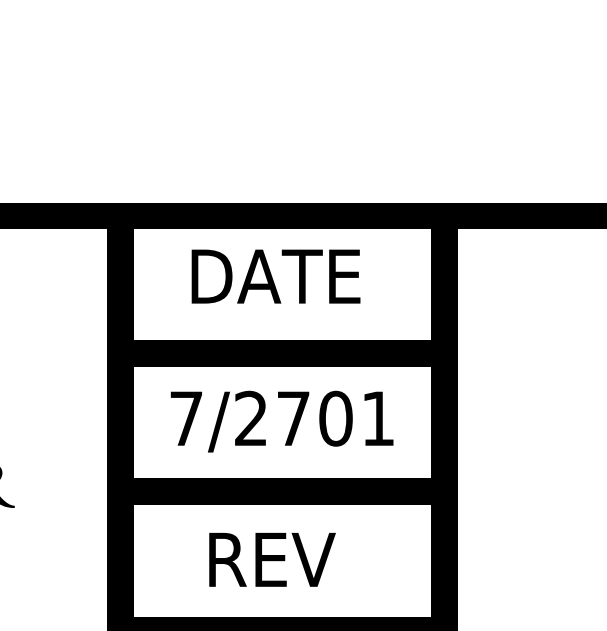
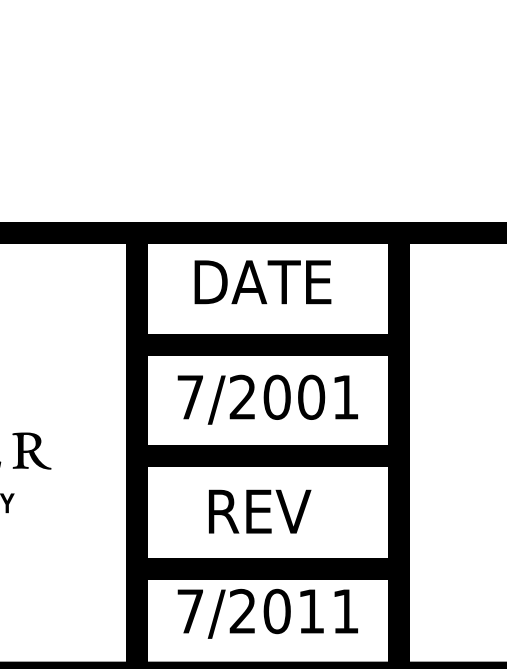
text: (292, 417) -> (276, 396), 7/2701 -> 7/2001

